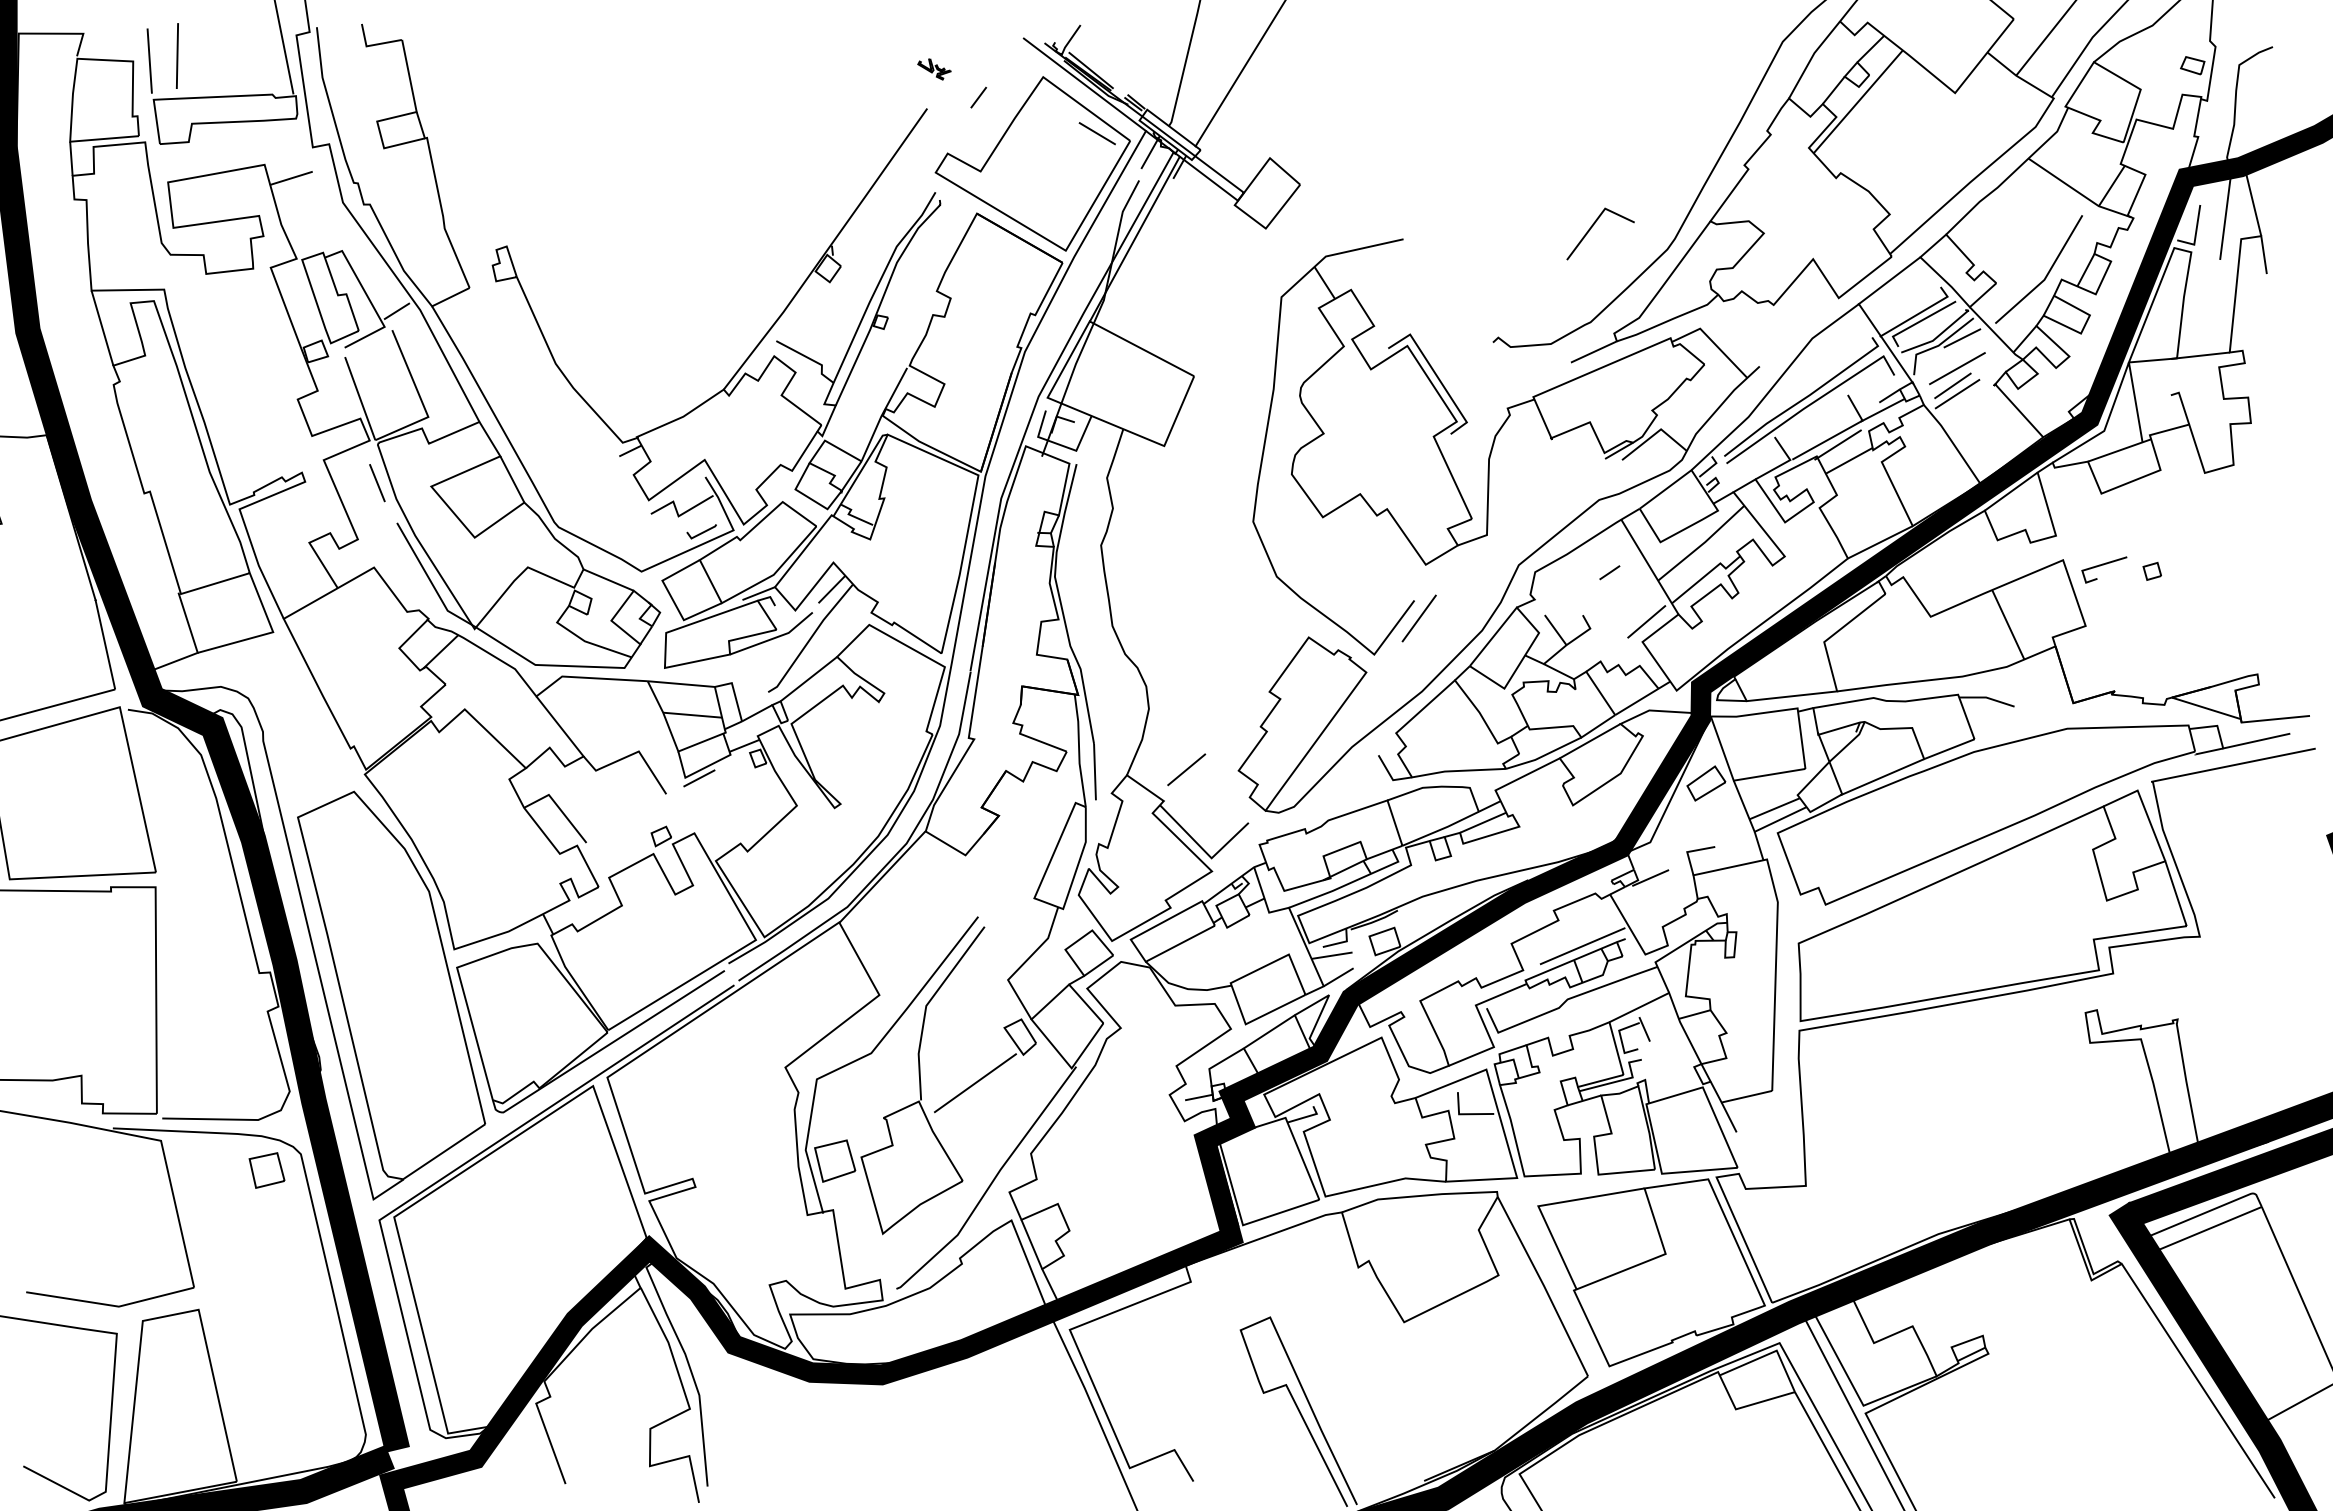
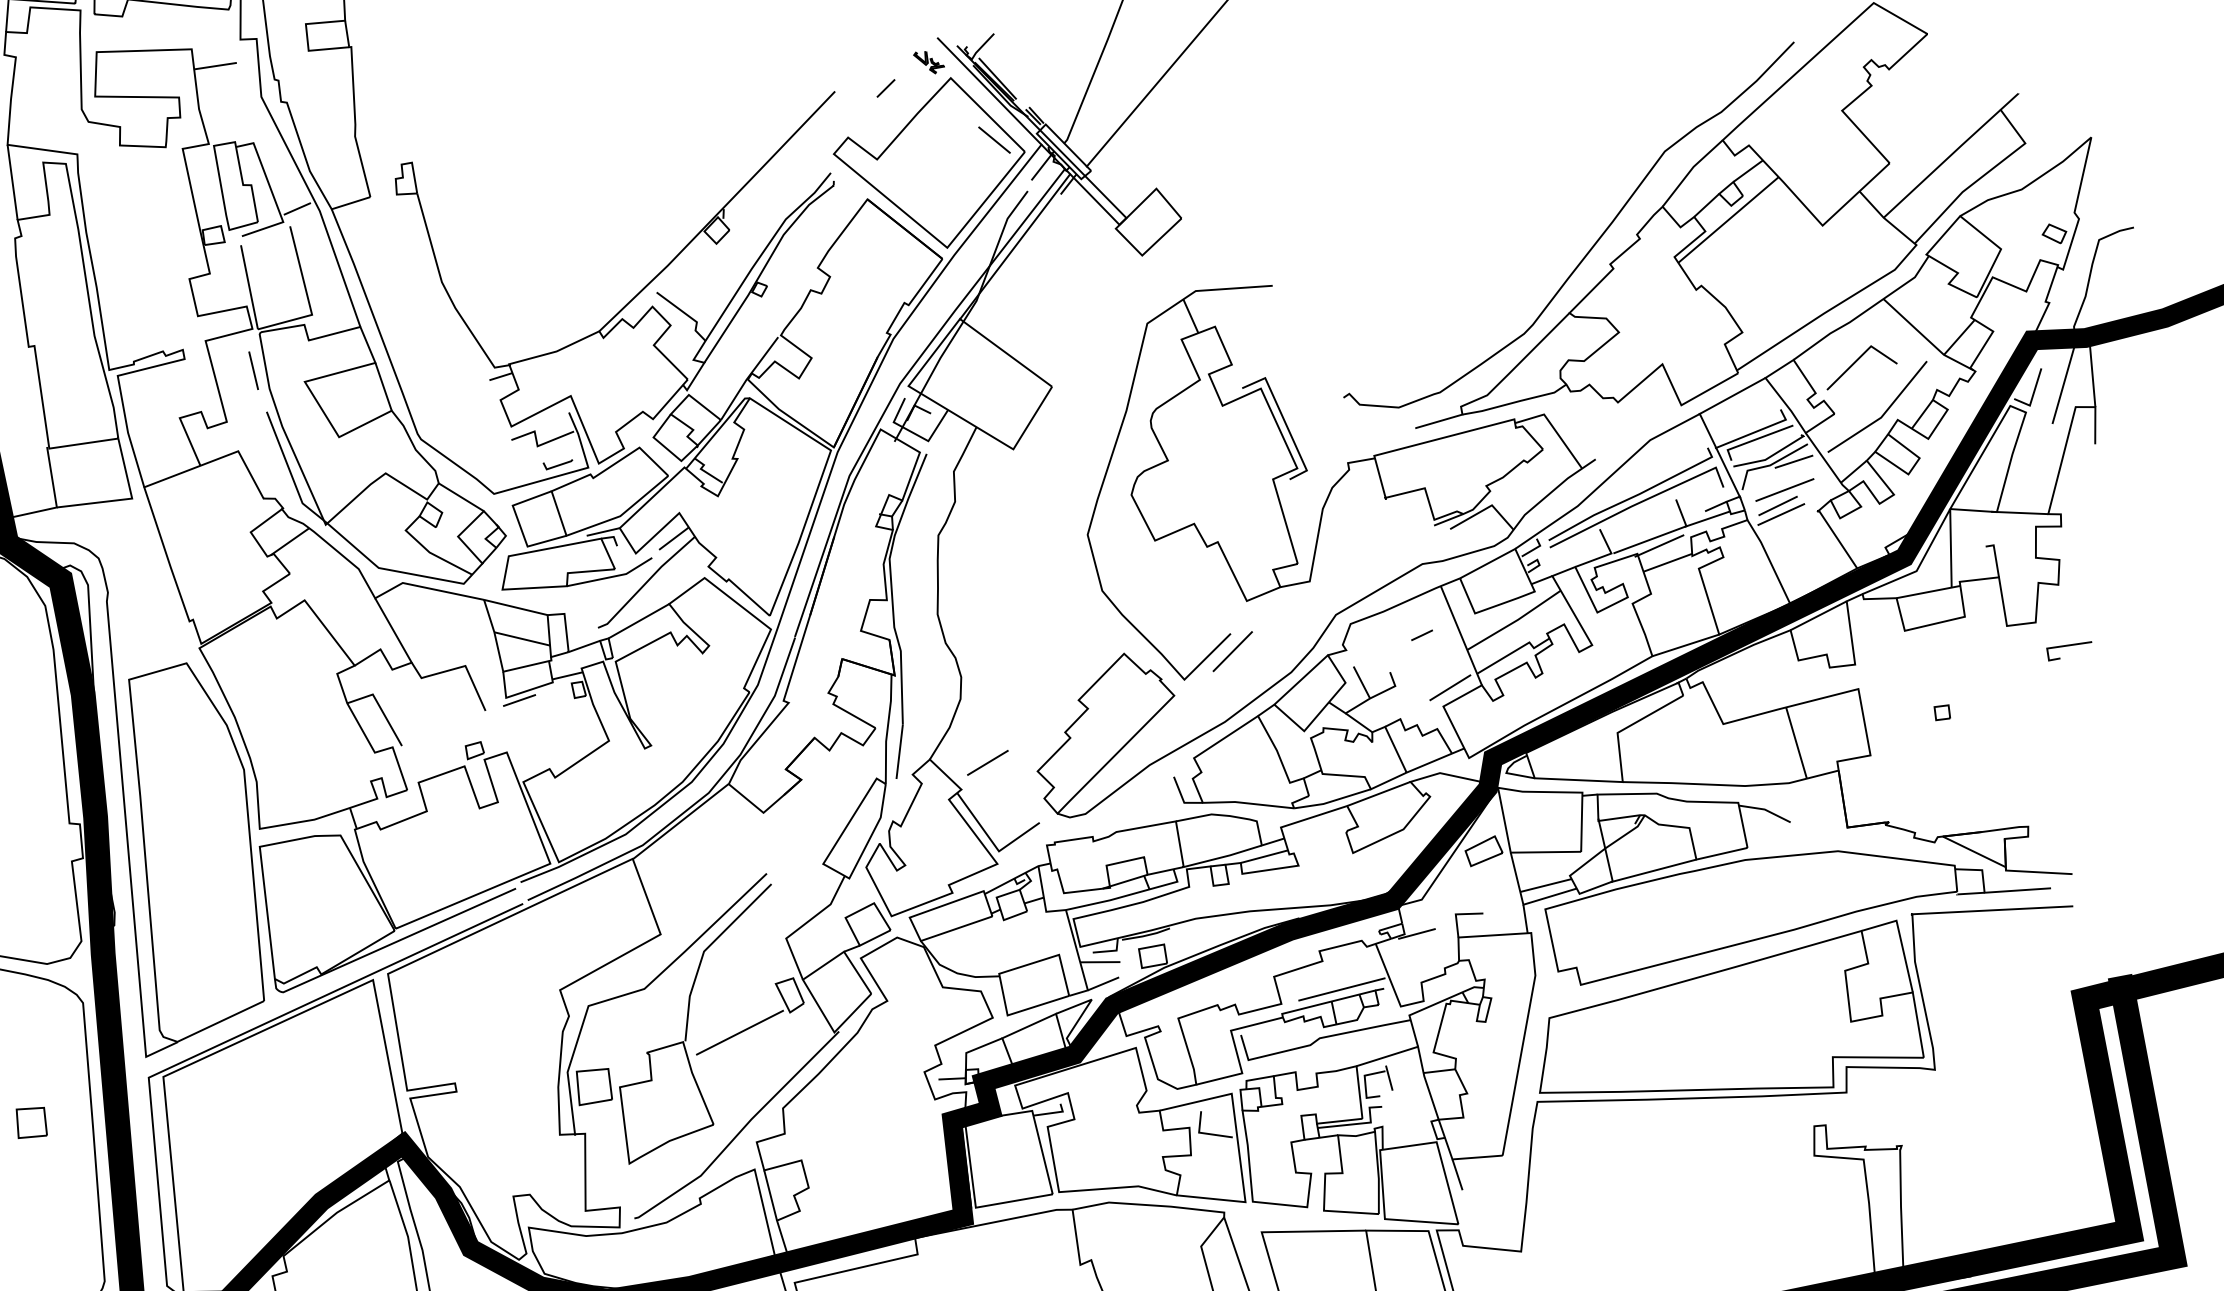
part: (934, 69) -> (928, 62), moved
line: (1593, 226) -> (1857, 361), moved
line: (2103, 565) -> (2068, 646), moved
part: (266, 1170) -> (31, 1122), moved

